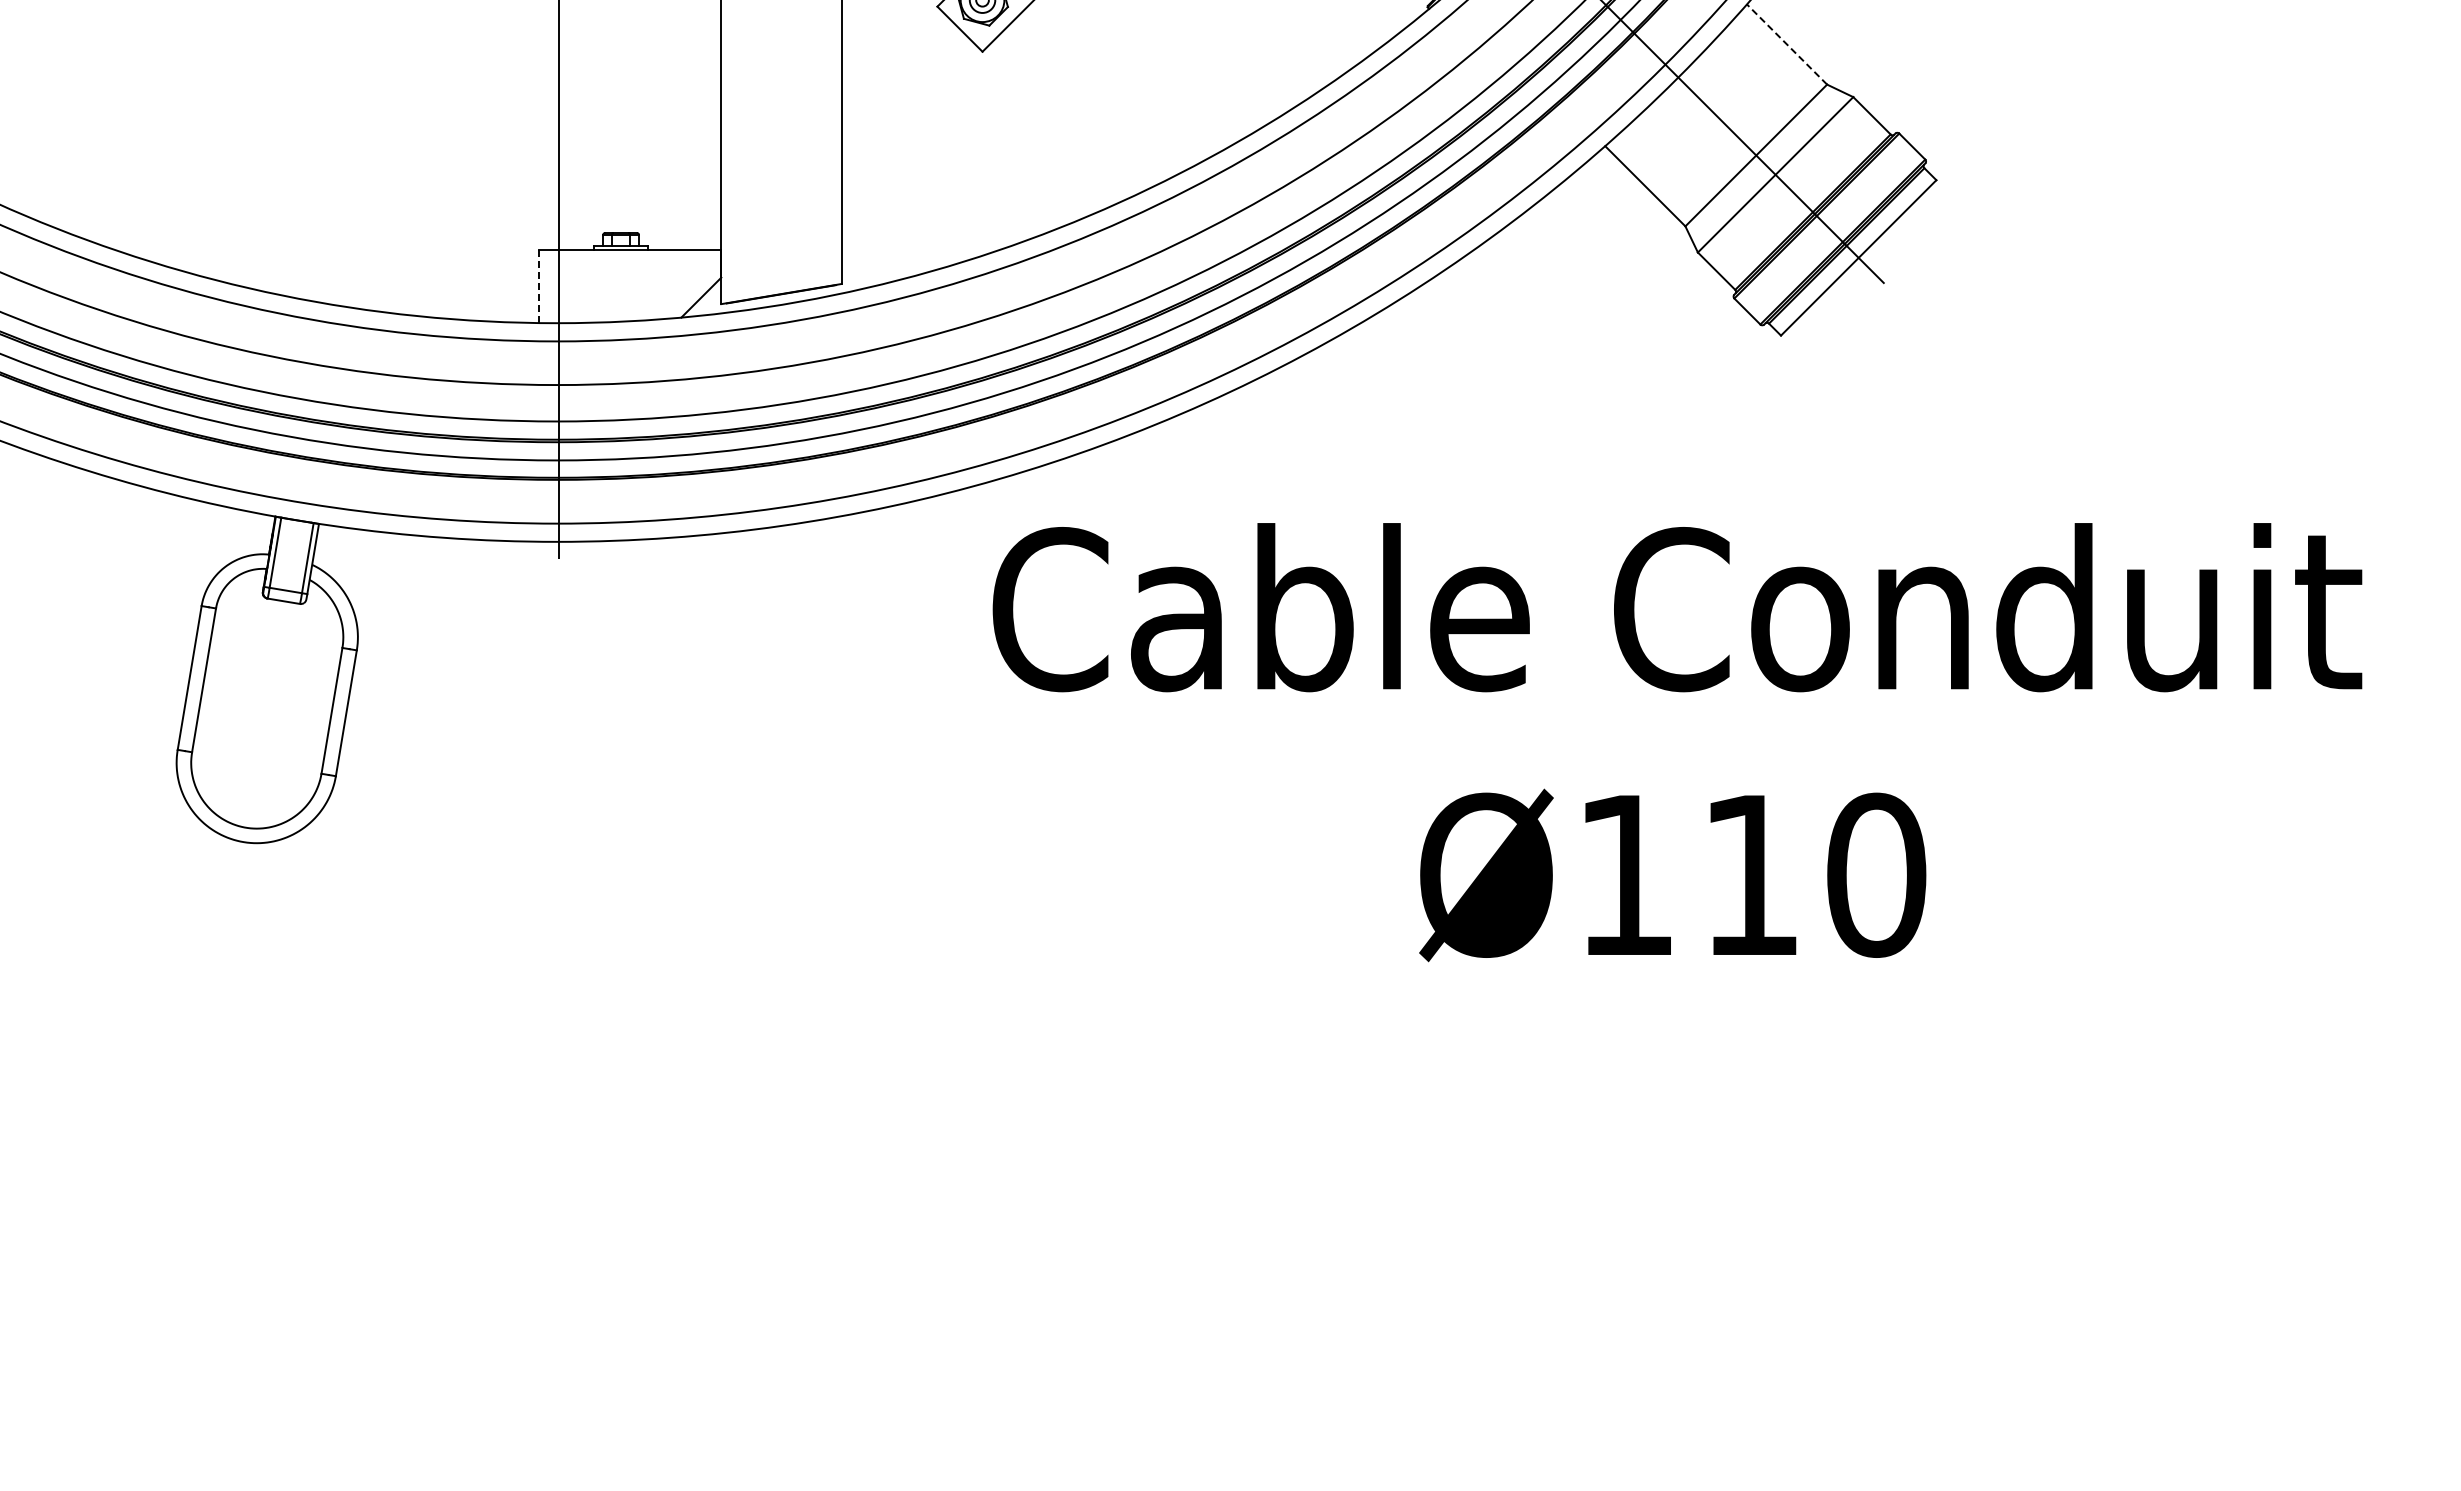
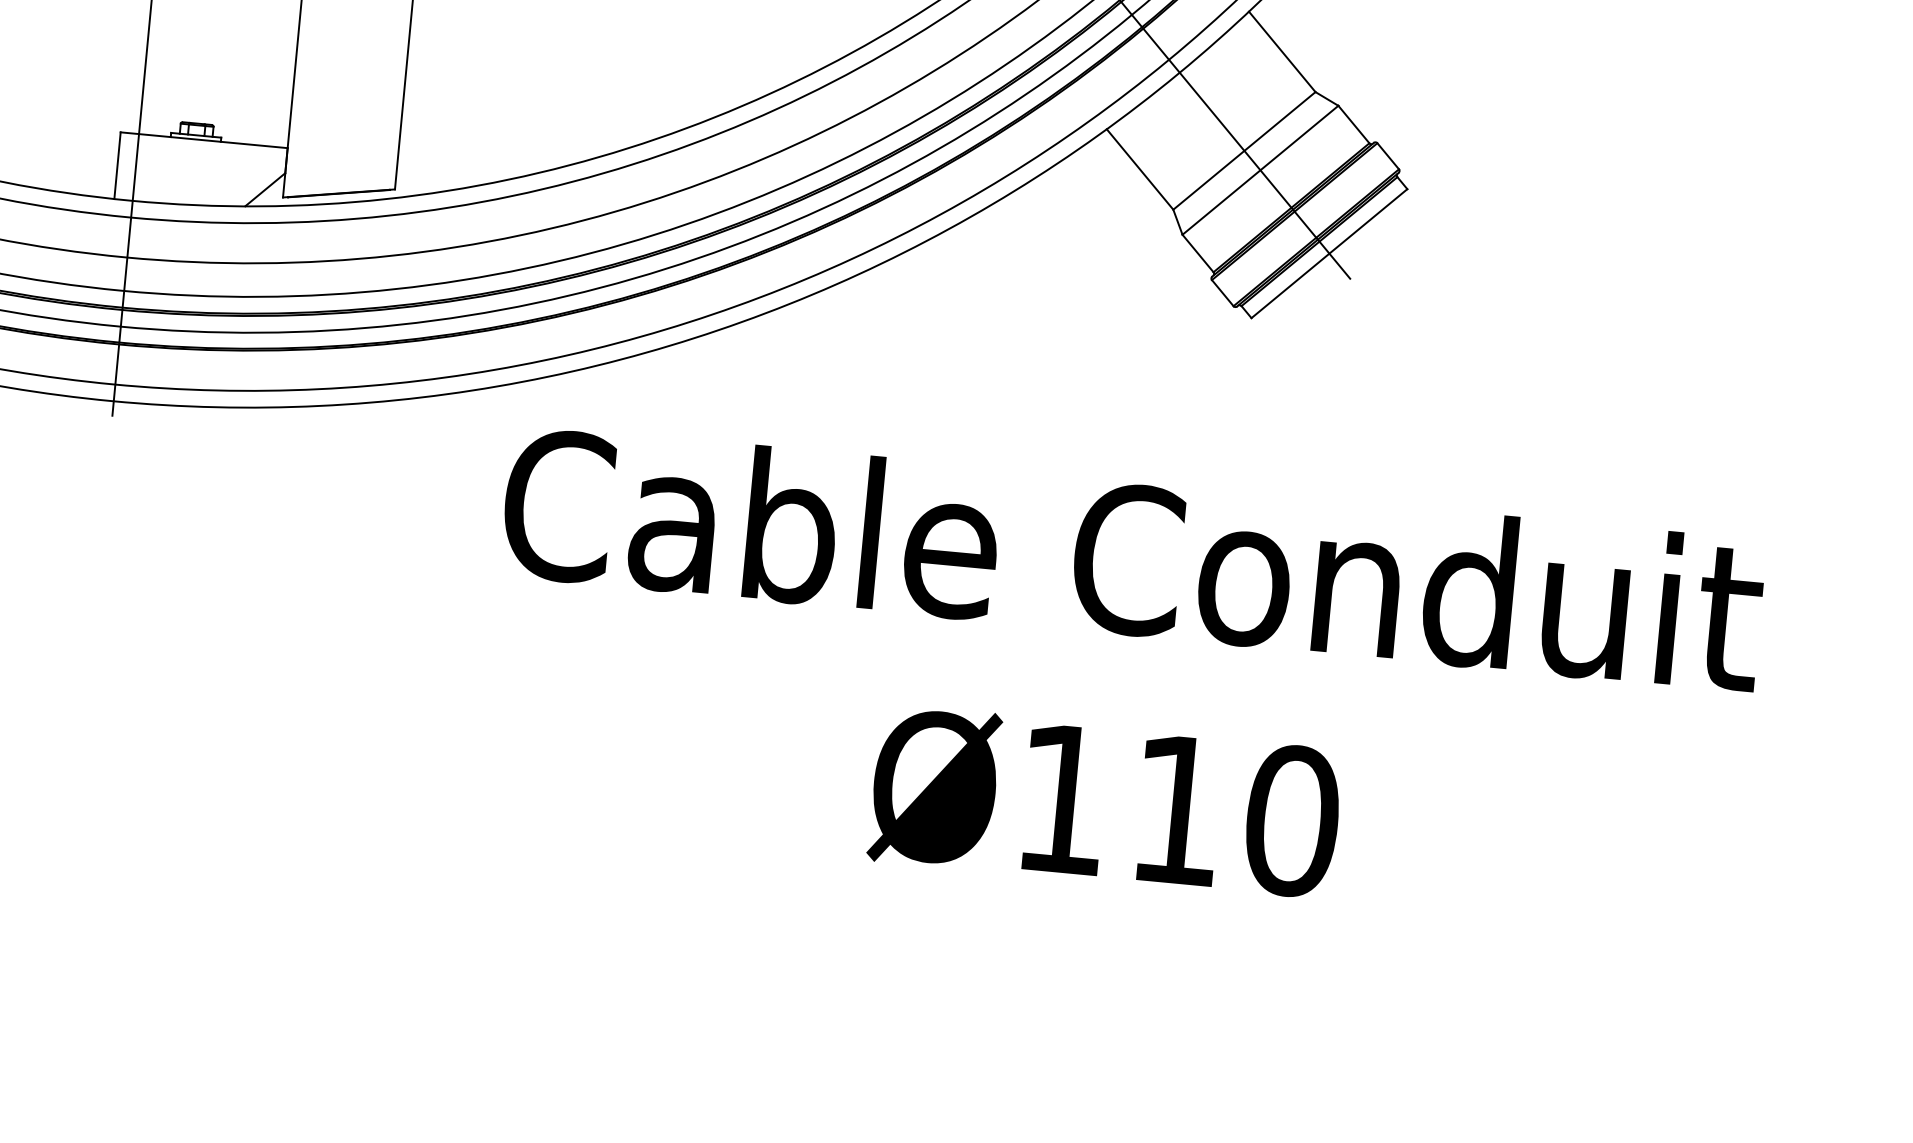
line: (1787, 44) -> (1282, 51), dashed -> solid
line: (539, 287) -> (117, 166), dashed -> solid

